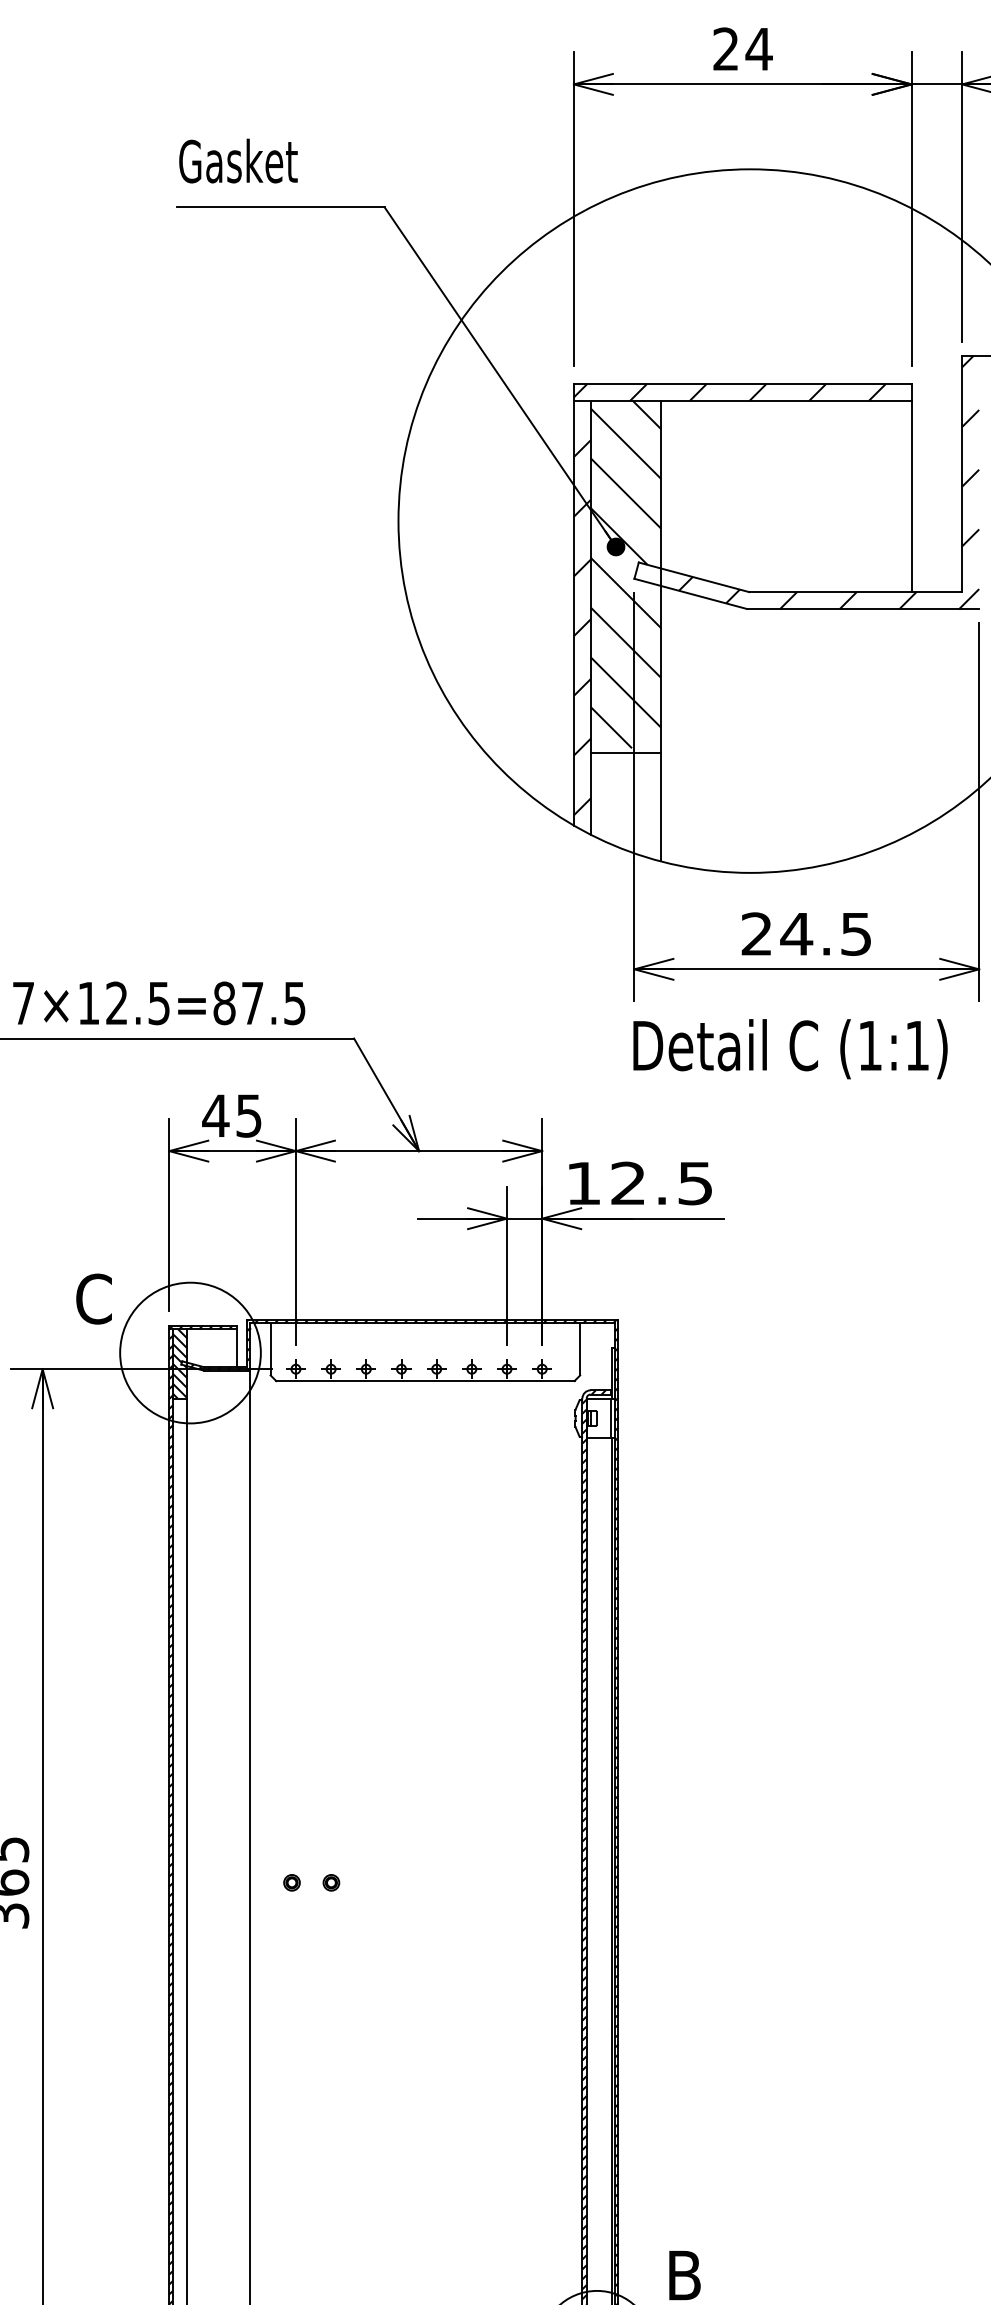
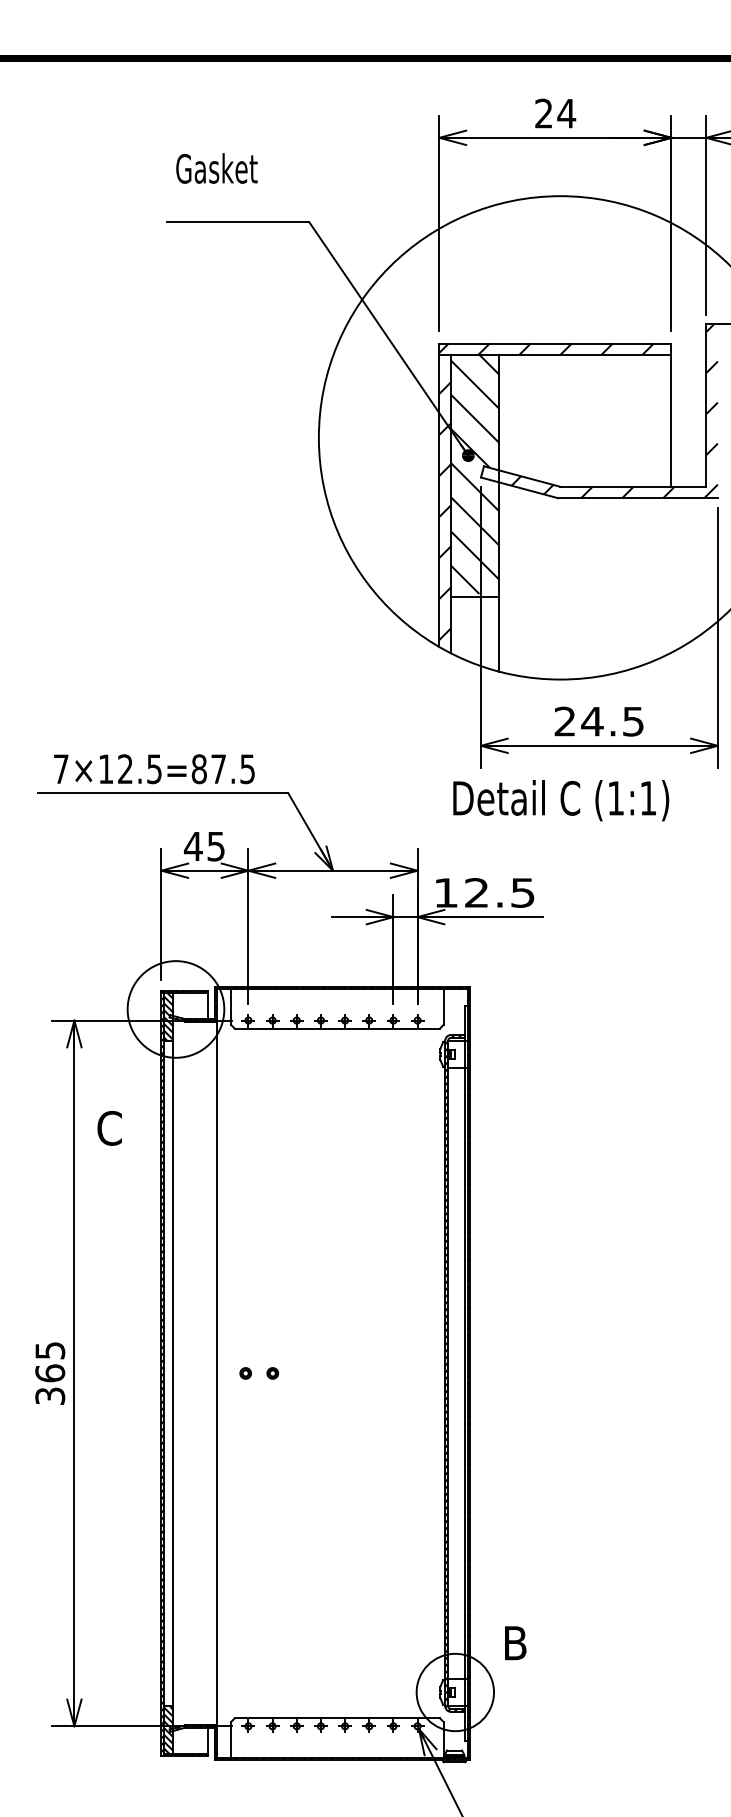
text: (237, 161) -> (216, 168), moved
text: (790, 1048) -> (561, 800), moved
text: (93, 1299) -> (109, 1128), moved

